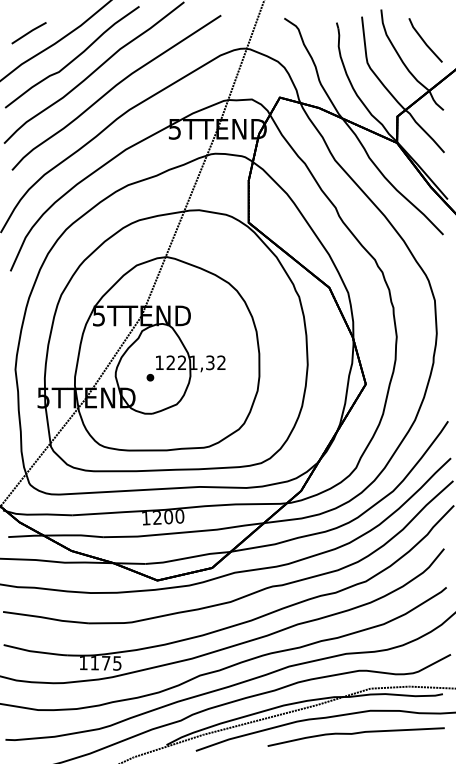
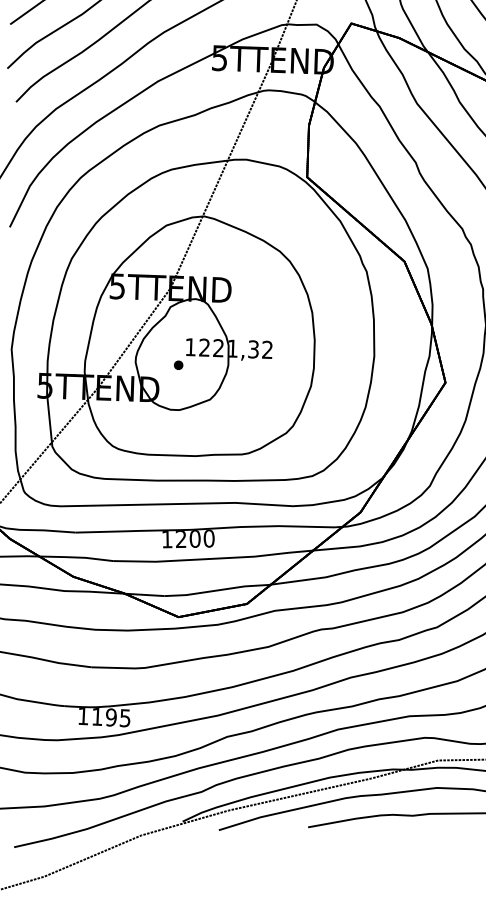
text: (105, 662) -> (110, 716), 1175 -> 1195

